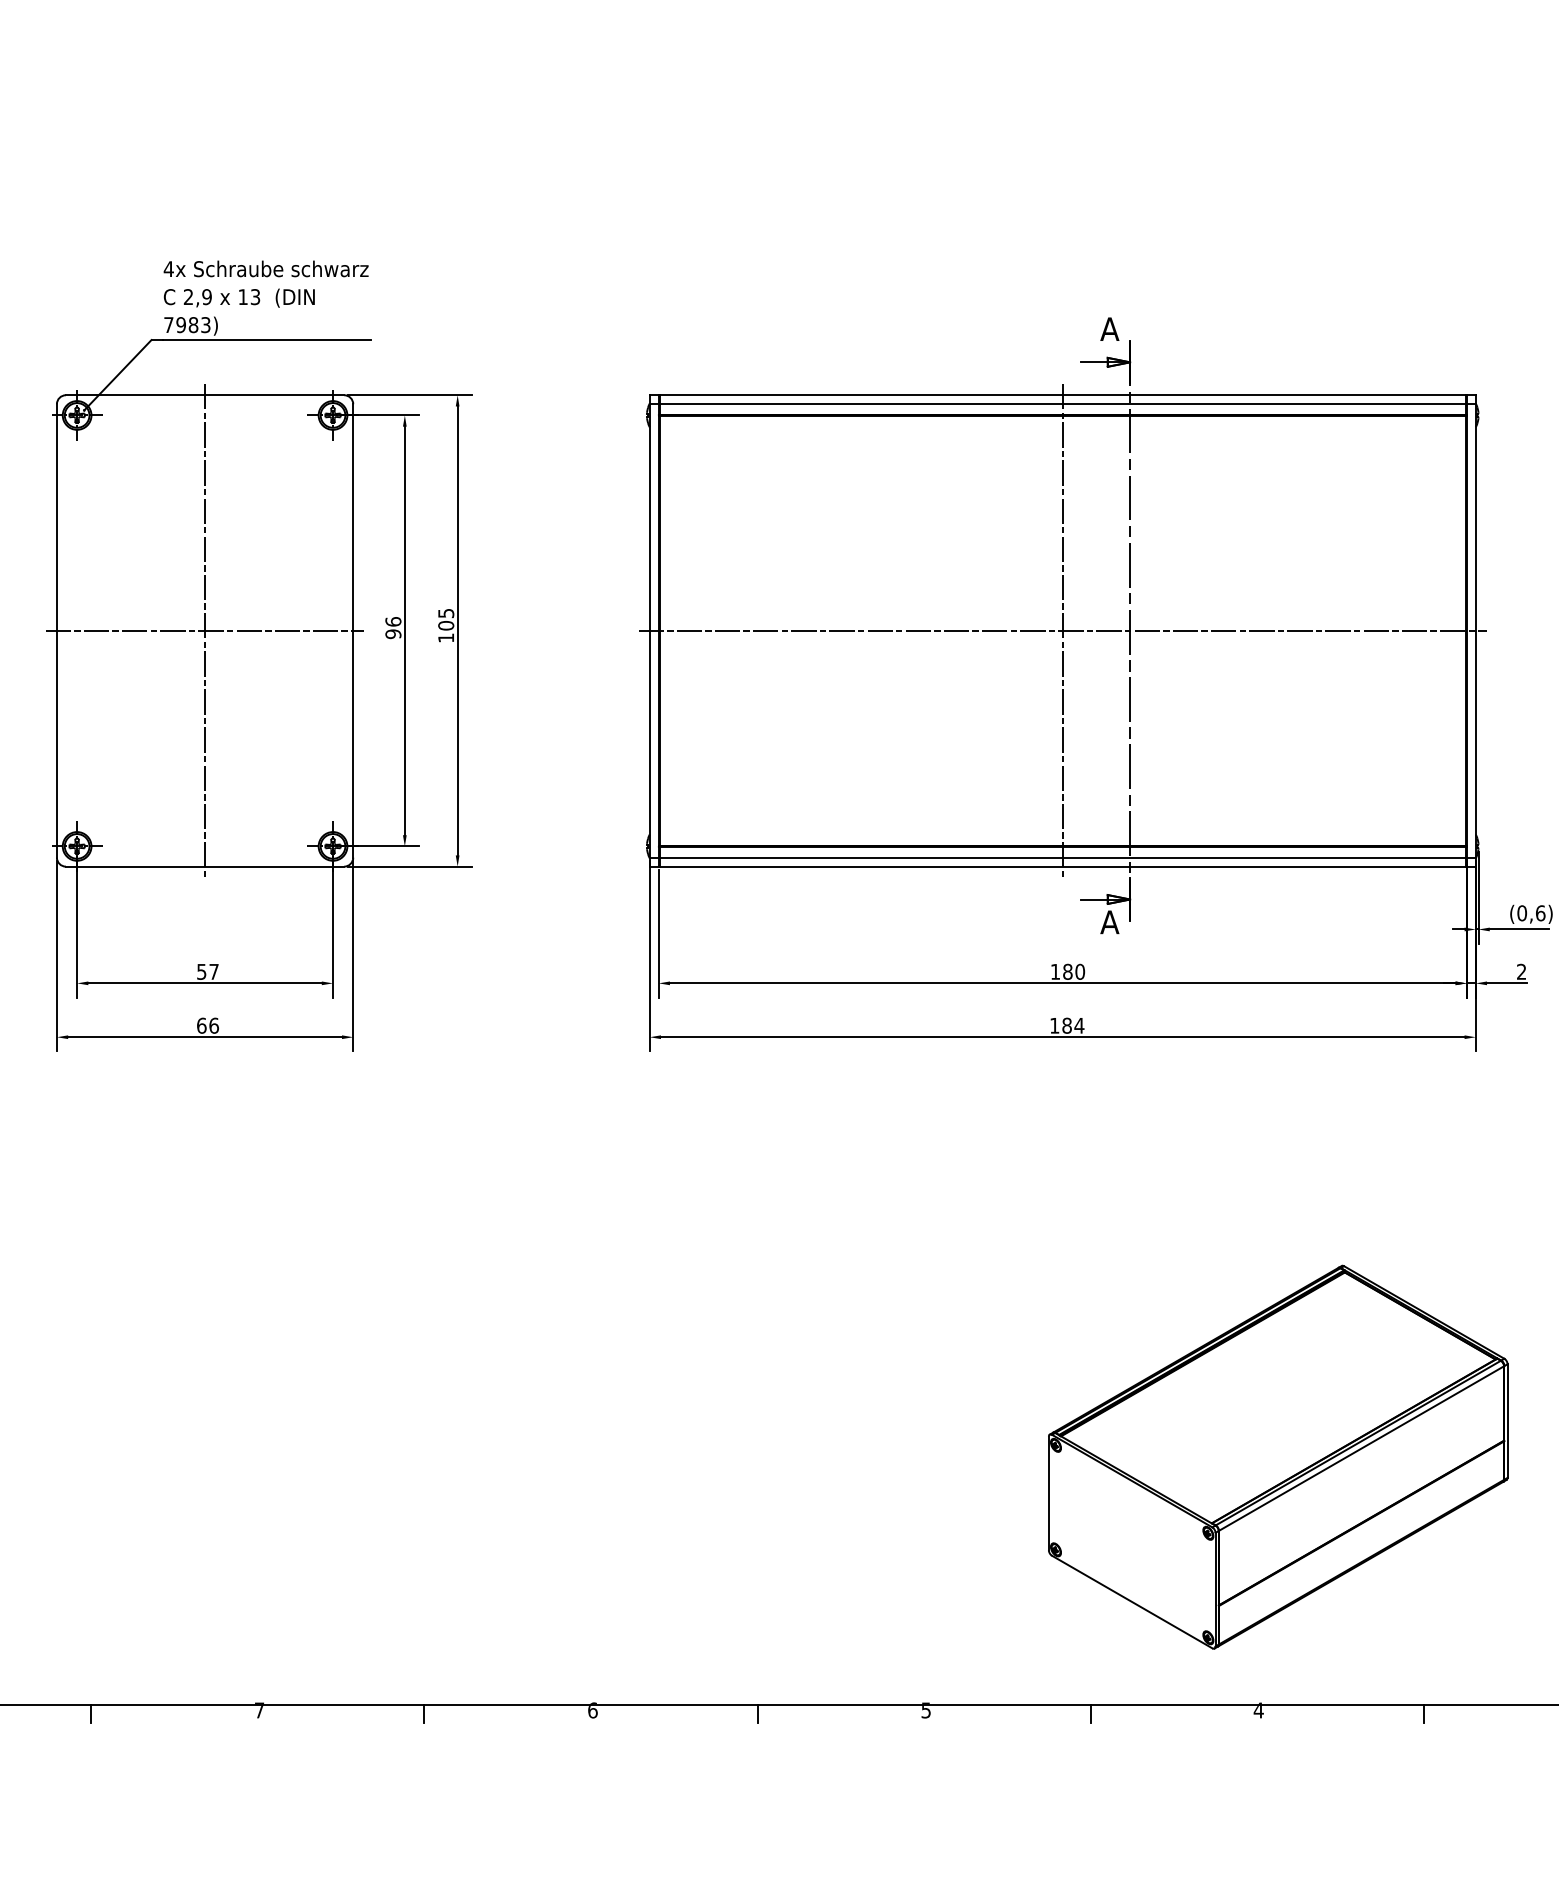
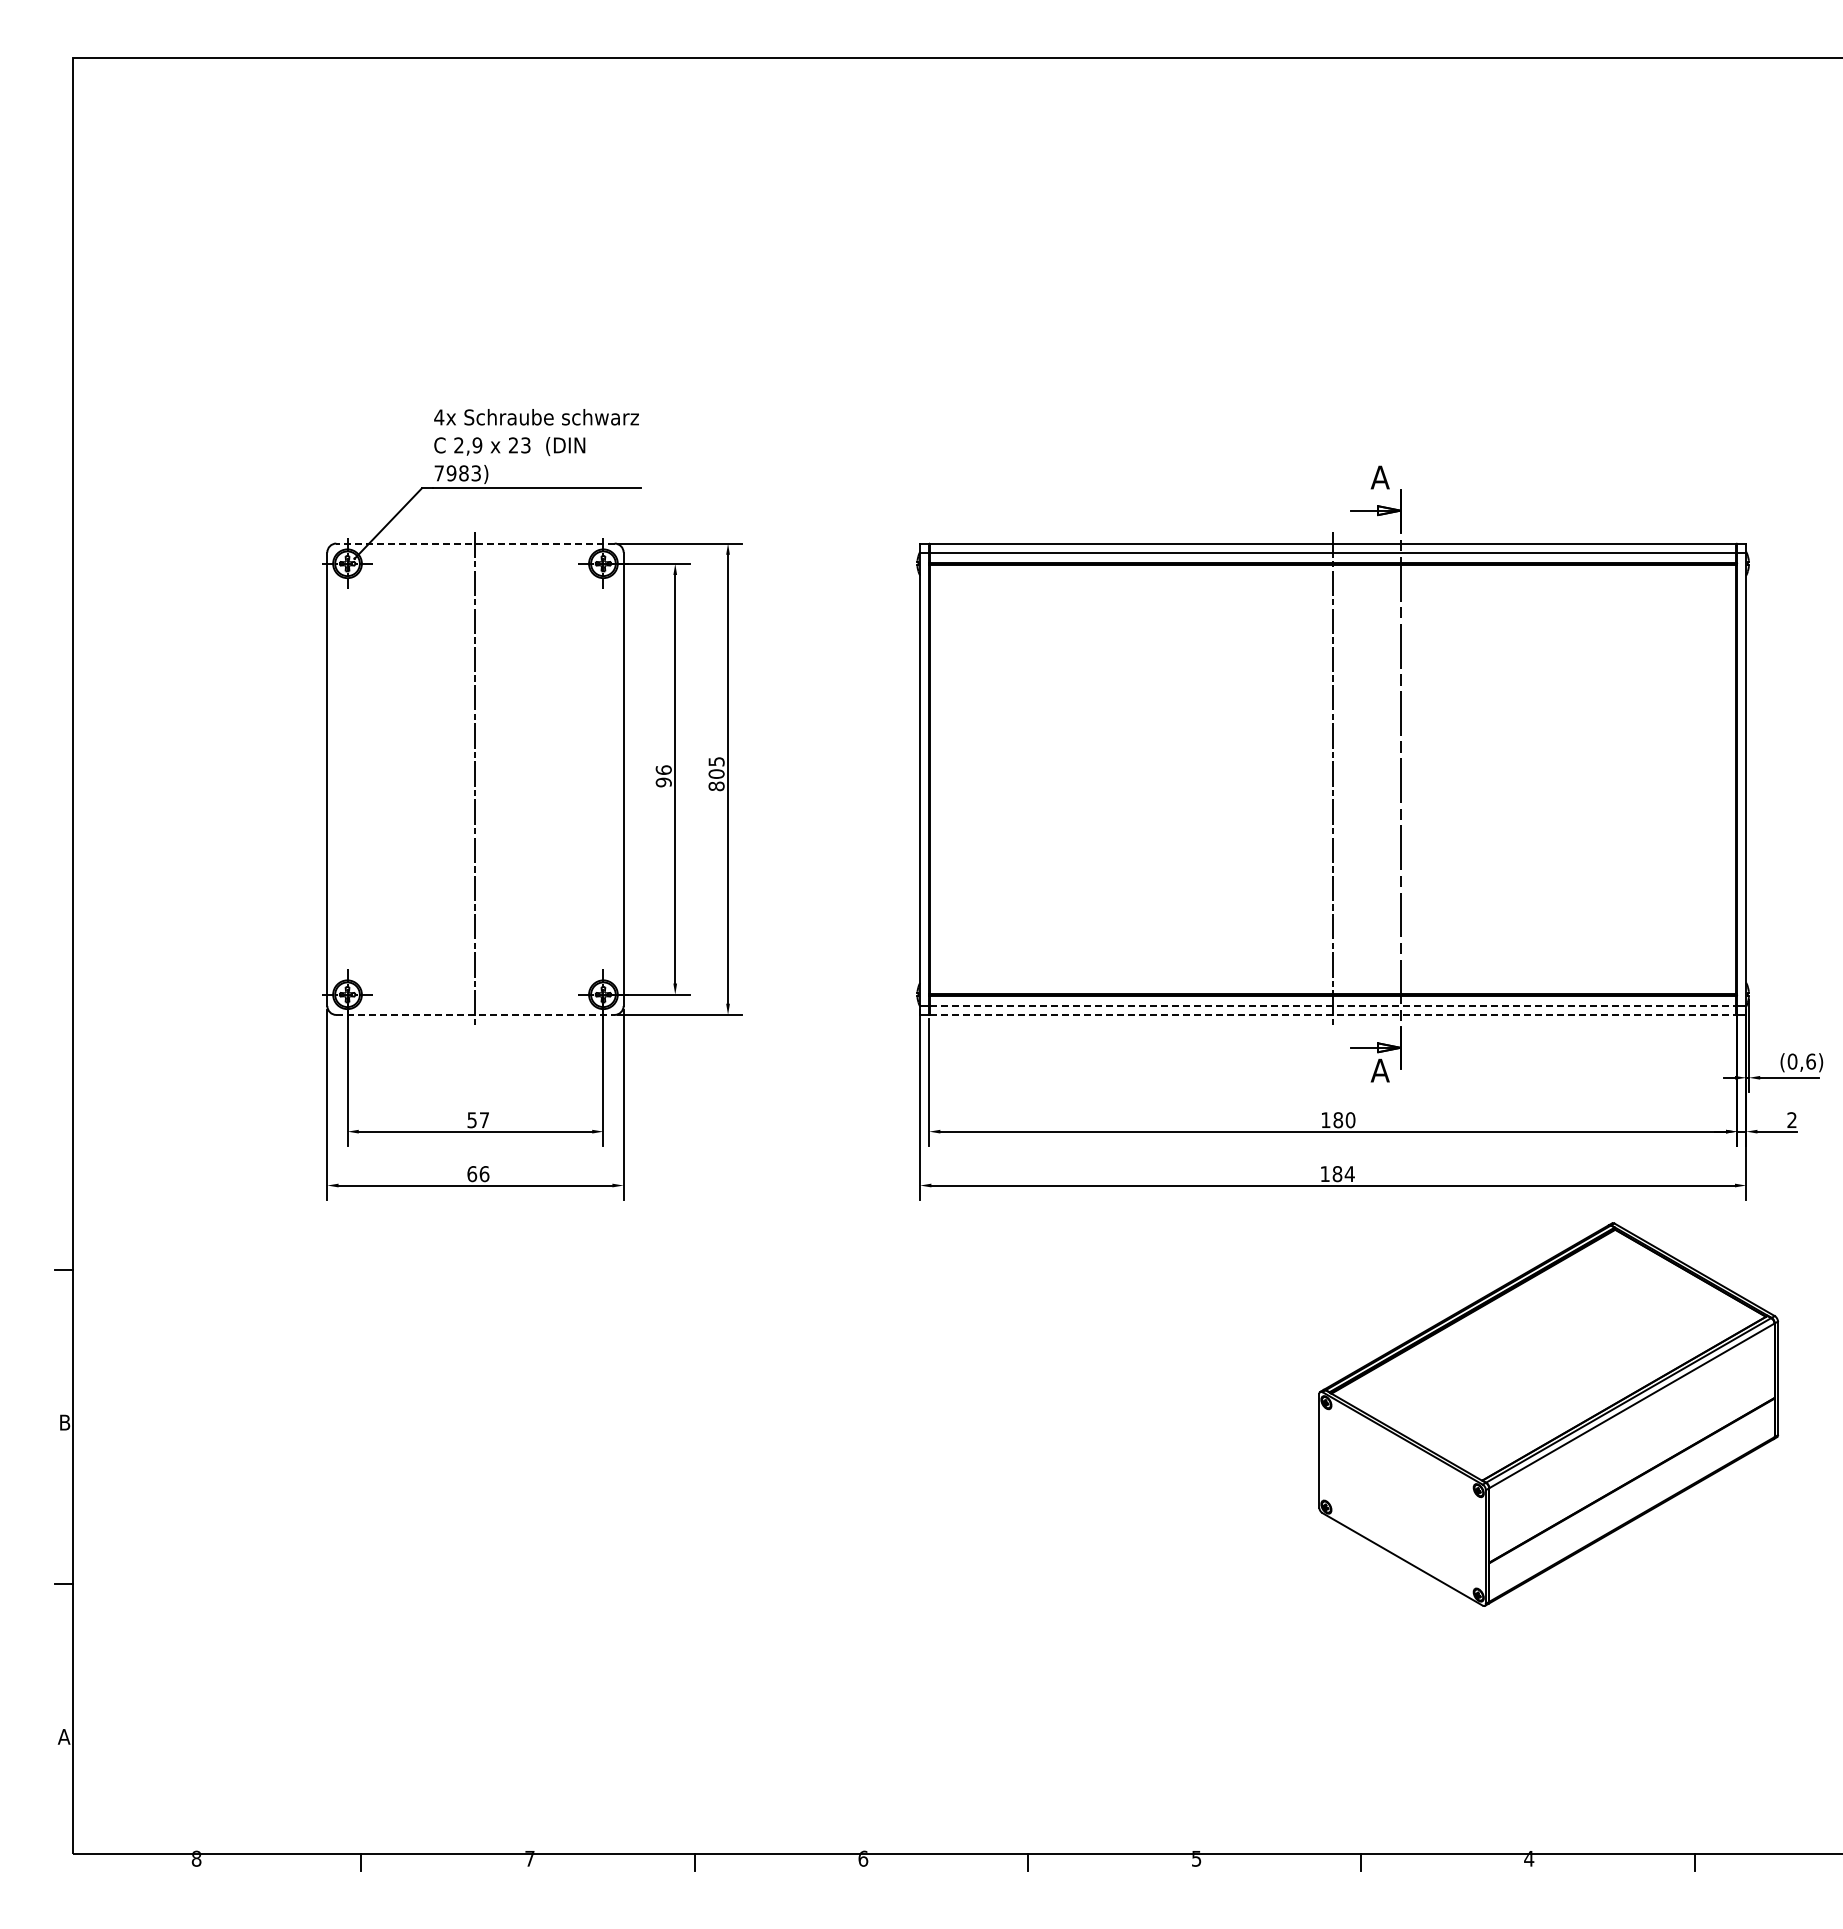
text: (242, 297) -> (512, 445), 13 -> 23
line: (204, 395) -> (474, 543), solid -> dashed
line: (205, 631) -> (475, 779), removed
line: (1062, 631) -> (1332, 779), removed
text: (446, 638) -> (716, 786), 105 -> 805
line: (1063, 857) -> (1333, 1005), solid -> dashed
line: (205, 866) -> (475, 1014), solid -> dashed
line: (1063, 866) -> (1333, 1014), solid -> dashed
part: (1278, 1457) -> (1548, 1414), moved

